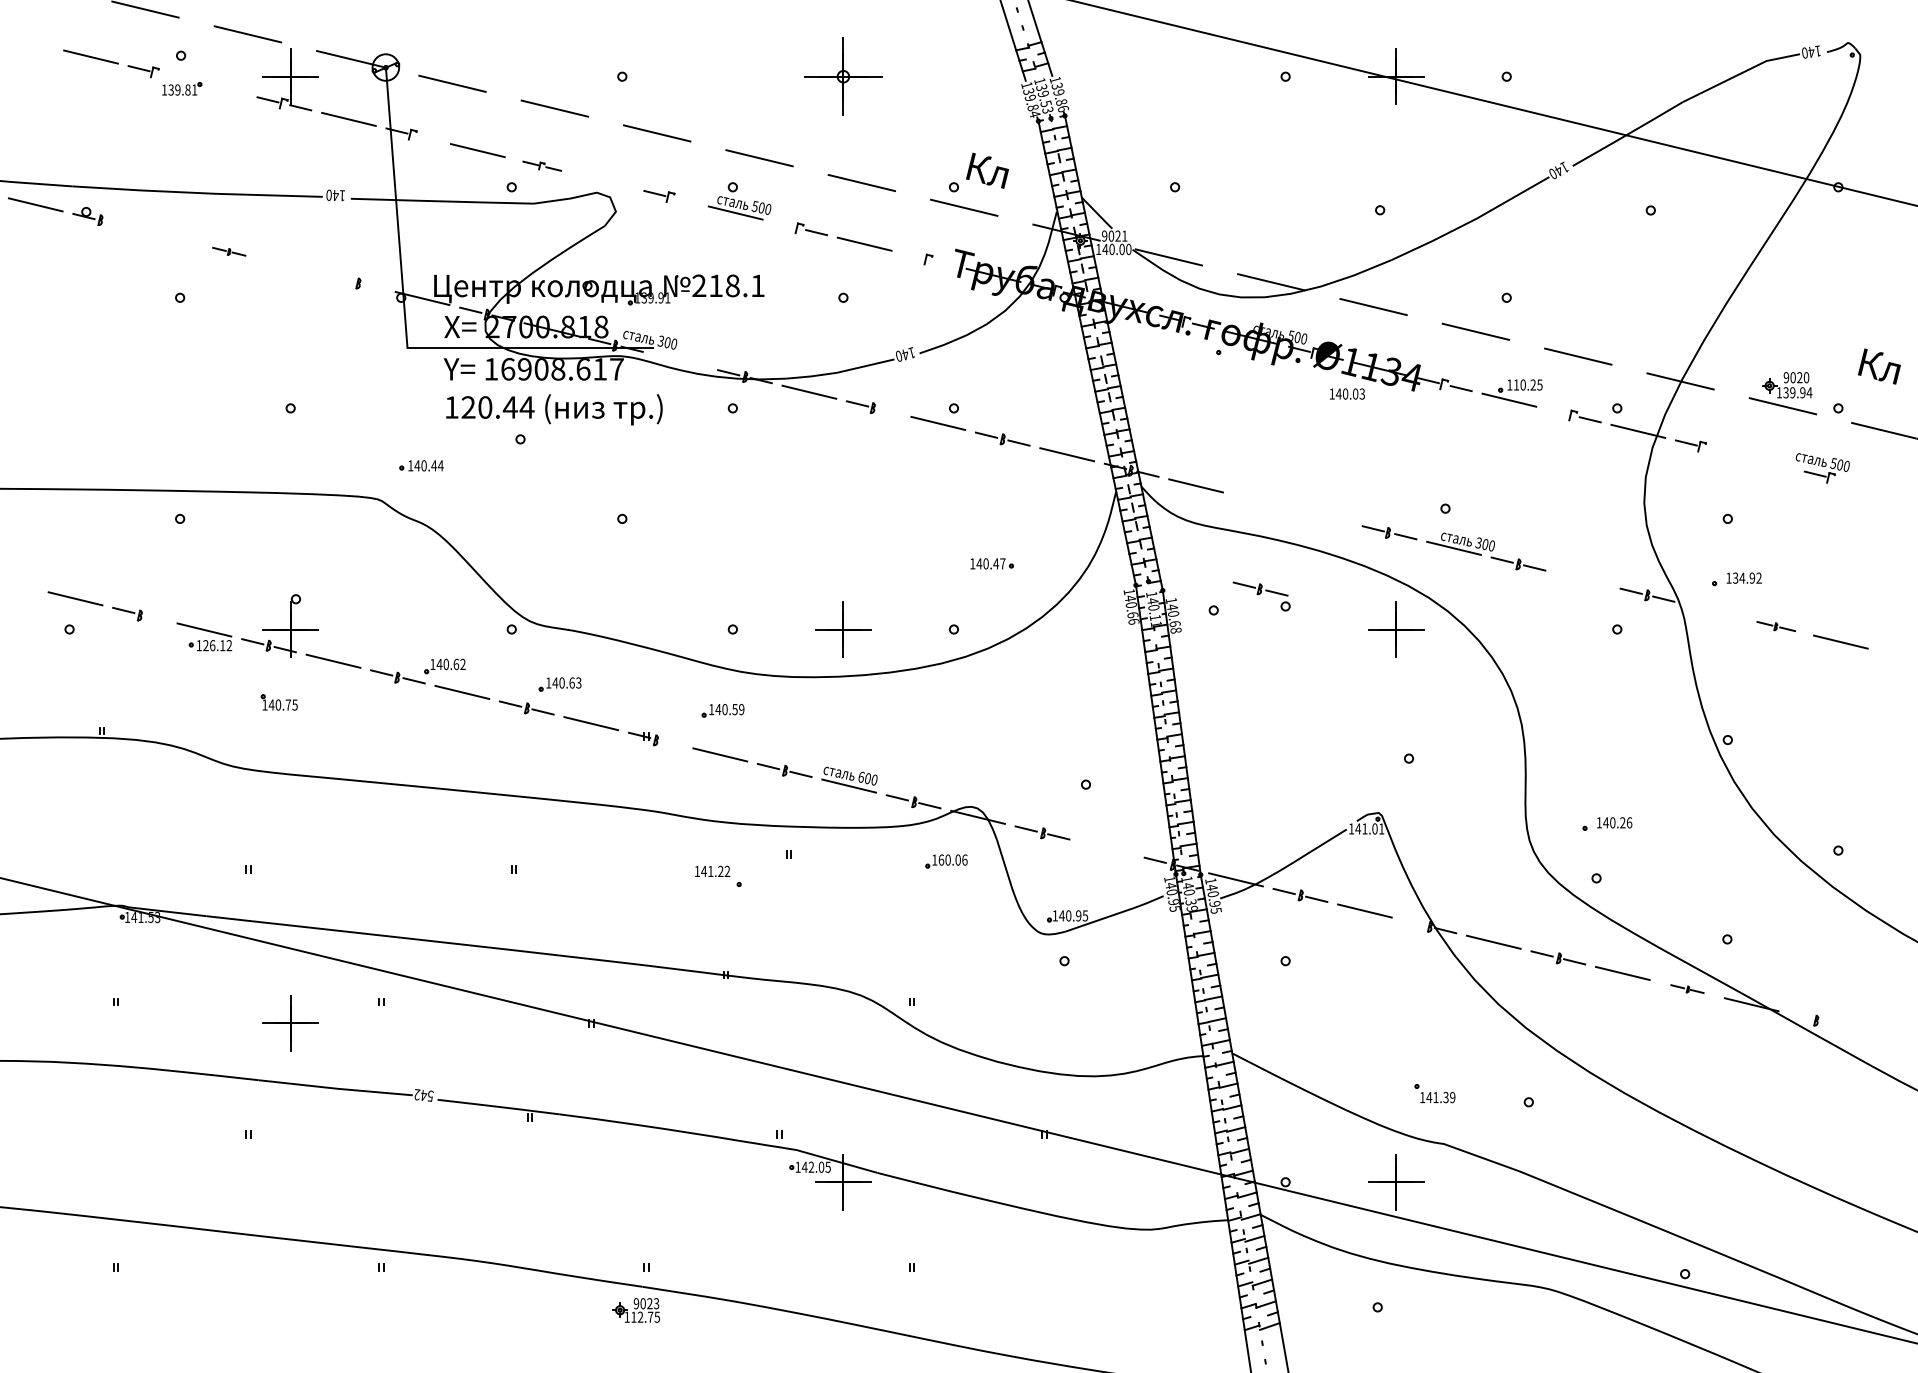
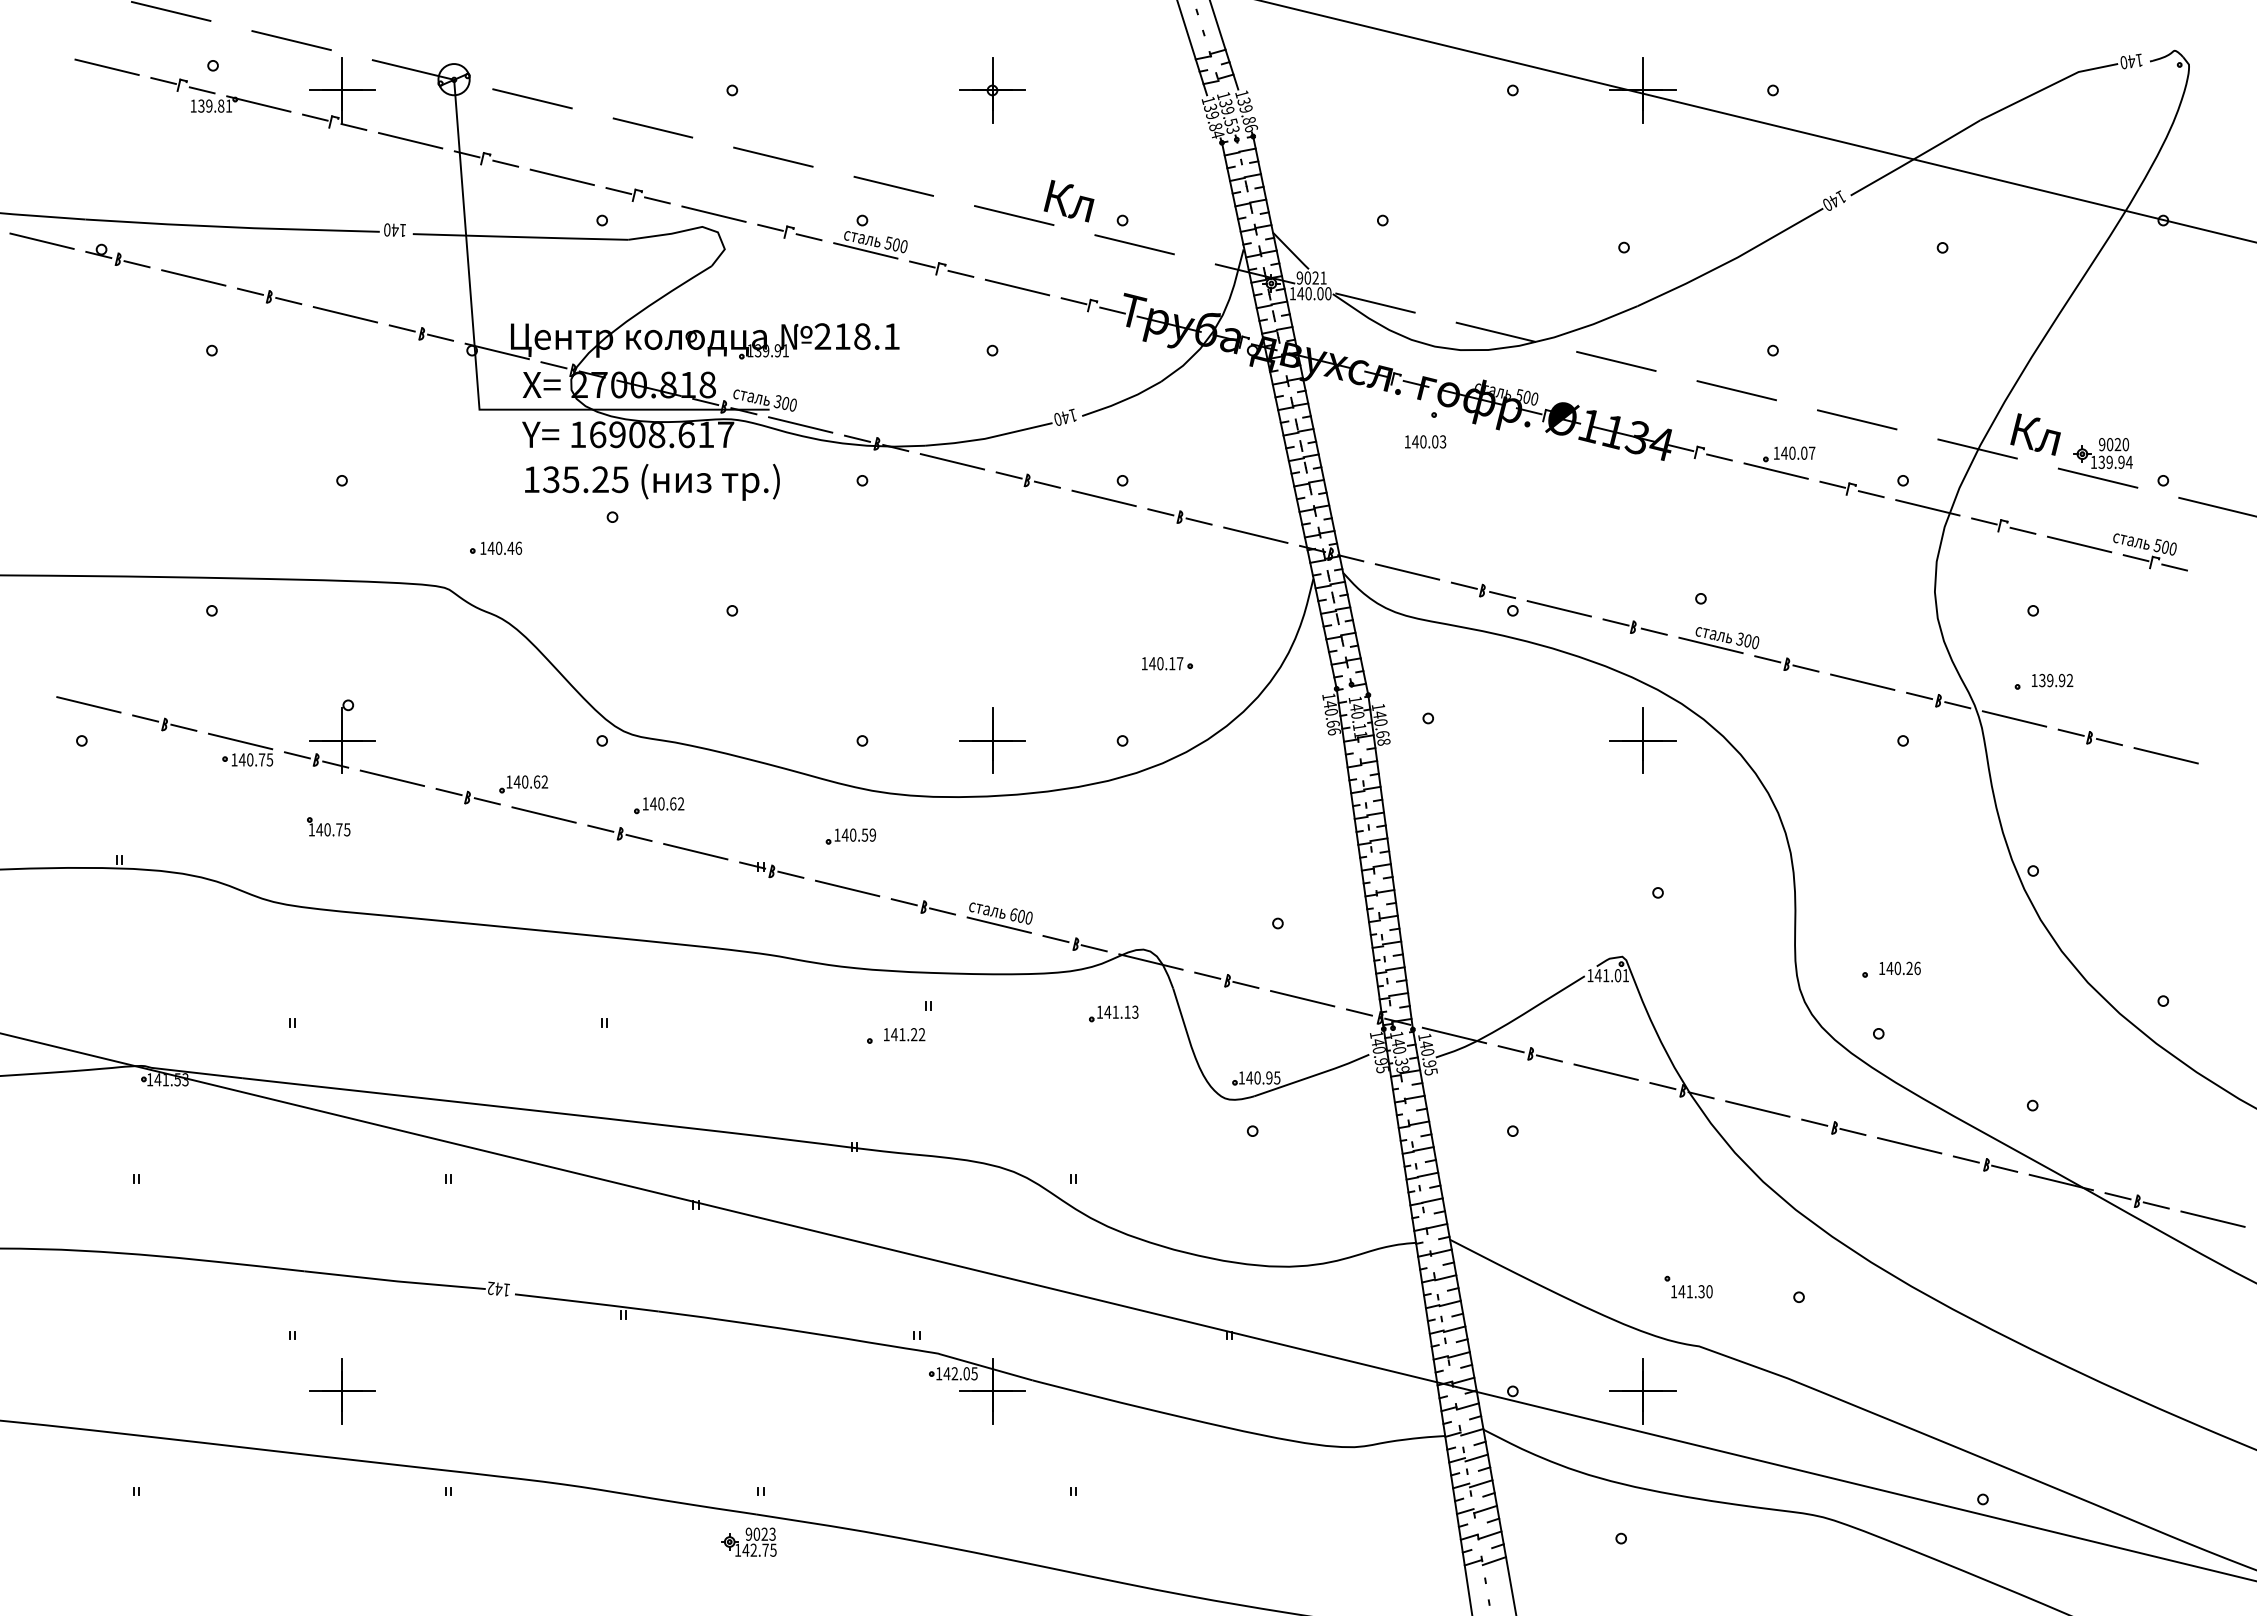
line: (171, 76) -> (201, 90), added
part: (843, 76) -> (992, 90), size x0.71
line: (219, 87) -> (258, 103), added
line: (429, 138) -> (505, 163), added
part: (541, 165) -> (637, 195), size x1.43
text: (987, 171) -> (1068, 201), moved
line: (606, 181) -> (713, 213), added
line: (687, 201) -> (808, 237), added
line: (115, 224) -> (136, 264), added
line: (783, 224) -> (922, 264), added
line: (164, 235) -> (193, 277), added
part: (229, 251) -> (269, 296), size x1.67
line: (912, 256) -> (1073, 301), added
line: (945, 263) -> (1112, 310), added
line: (293, 267) -> (345, 314), added
line: (341, 279) -> (401, 328), added
line: (374, 286) -> (440, 337), added
line: (680, 360) -> (800, 424), added
text: (1879, 366) -> (2035, 434), moved
text: (1528, 384) -> (1798, 452), 110.25 -> 140.07
text: (1347, 393) -> (1425, 441), moved
text: (497, 407) -> (585, 479), 120.44 -> 135.25
line: (889, 411) -> (1046, 484), added
line: (1557, 411) -> (1832, 484), added
line: (1718, 450) -> (2022, 530), added
line: (1767, 462) -> (2079, 544), added
text: (440, 465) -> (518, 547), 140.44 -> 140.46
line: (1847, 482) -> (2174, 567), added
line: (1324, 516) -> (1558, 608), added
text: (995, 563) -> (1171, 663), 140.47 -> 140.17
text: (1741, 578) -> (2049, 680), 134.92 -> 139.92
line: (1582, 579) -> (1862, 681), added
part: (1261, 595) -> (1484, 598), moved
line: (1711, 610) -> (2014, 718), added
line: (155, 618) -> (183, 727), added
part: (1775, 626) -> (2089, 737), size x1.43
text: (217, 645) -> (255, 759), 126.12 -> 140.75
text: (578, 682) -> (680, 803), 140.63 -> 140.62
line: (671, 743) -> (790, 874), added
line: (1106, 848) -> (1302, 998), added
text: (953, 859) -> (1121, 1011), 160.06 -> 141.13
text: (712, 871) -> (904, 1034), moved
line: (1412, 922) -> (1662, 1085), added
part: (1687, 988) -> (1985, 1163), size x1.67
line: (1799, 1016) -> (2117, 1196), added
part: (291, 1023) -> (342, 1391), moved
line: (1831, 1024) -> (2155, 1205), added
line: (1880, 1035) -> (2212, 1218), added
text: (430, 1095) -> (506, 1289), 542 -> 142
text: (1452, 1097) -> (1709, 1291), 141.39 -> 141.30
text: (633, 1316) -> (745, 1549), 112.75 -> 142.75

